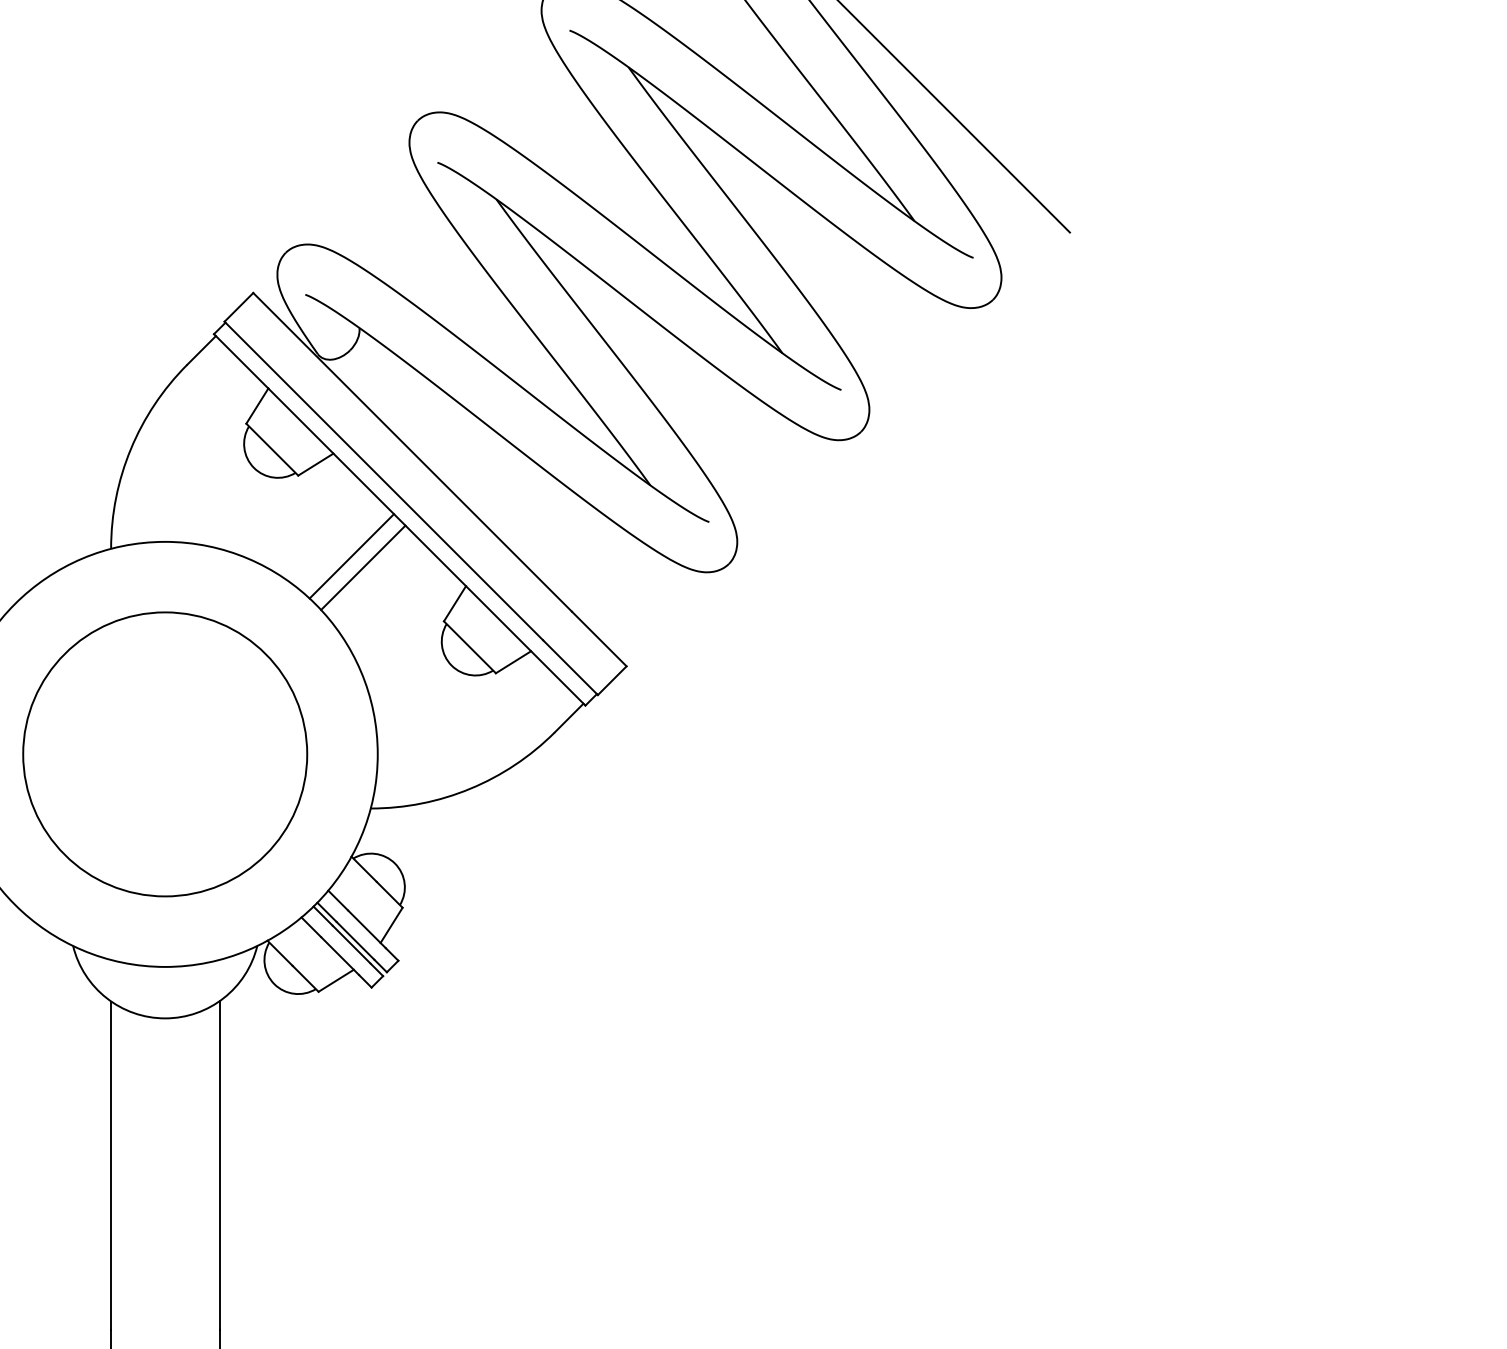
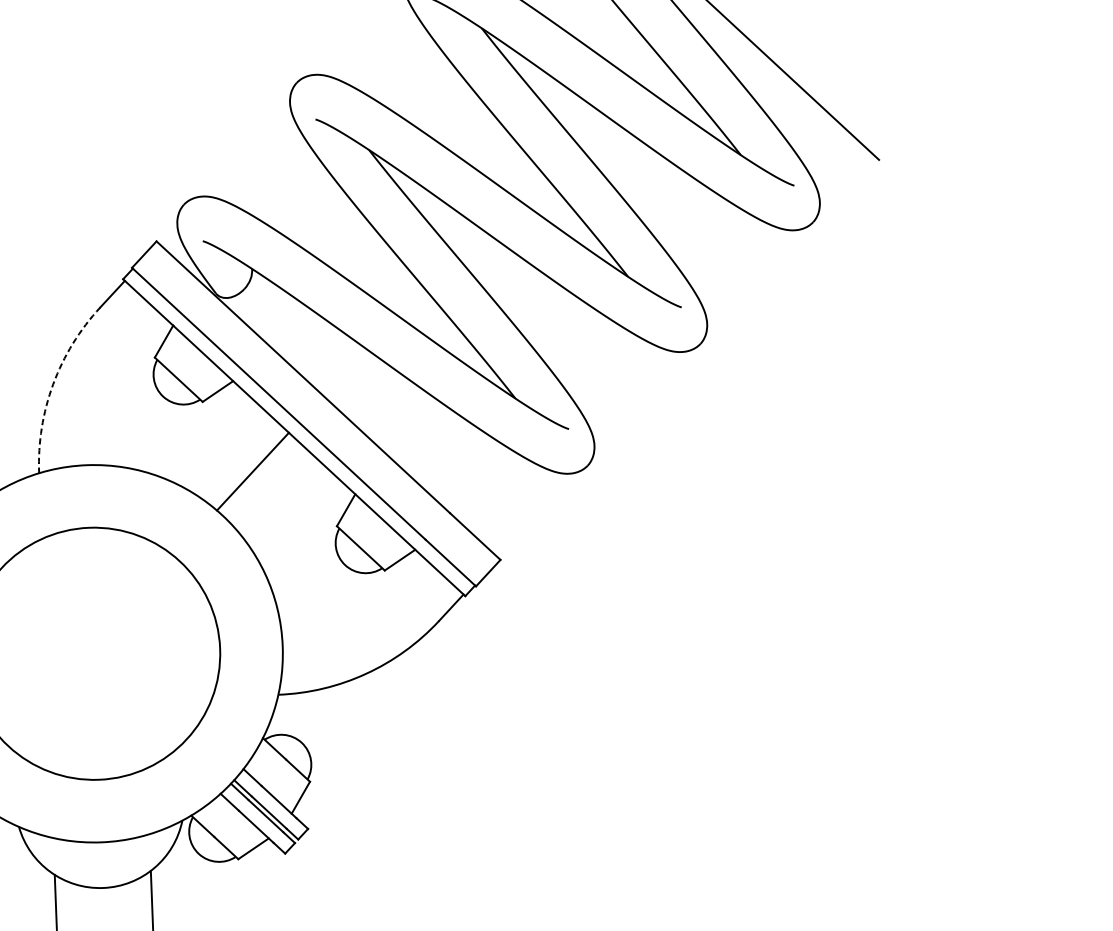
arc: (130, 449) -> (52, 384), solid -> dashed
line: (363, 567) -> (263, 481), removed

